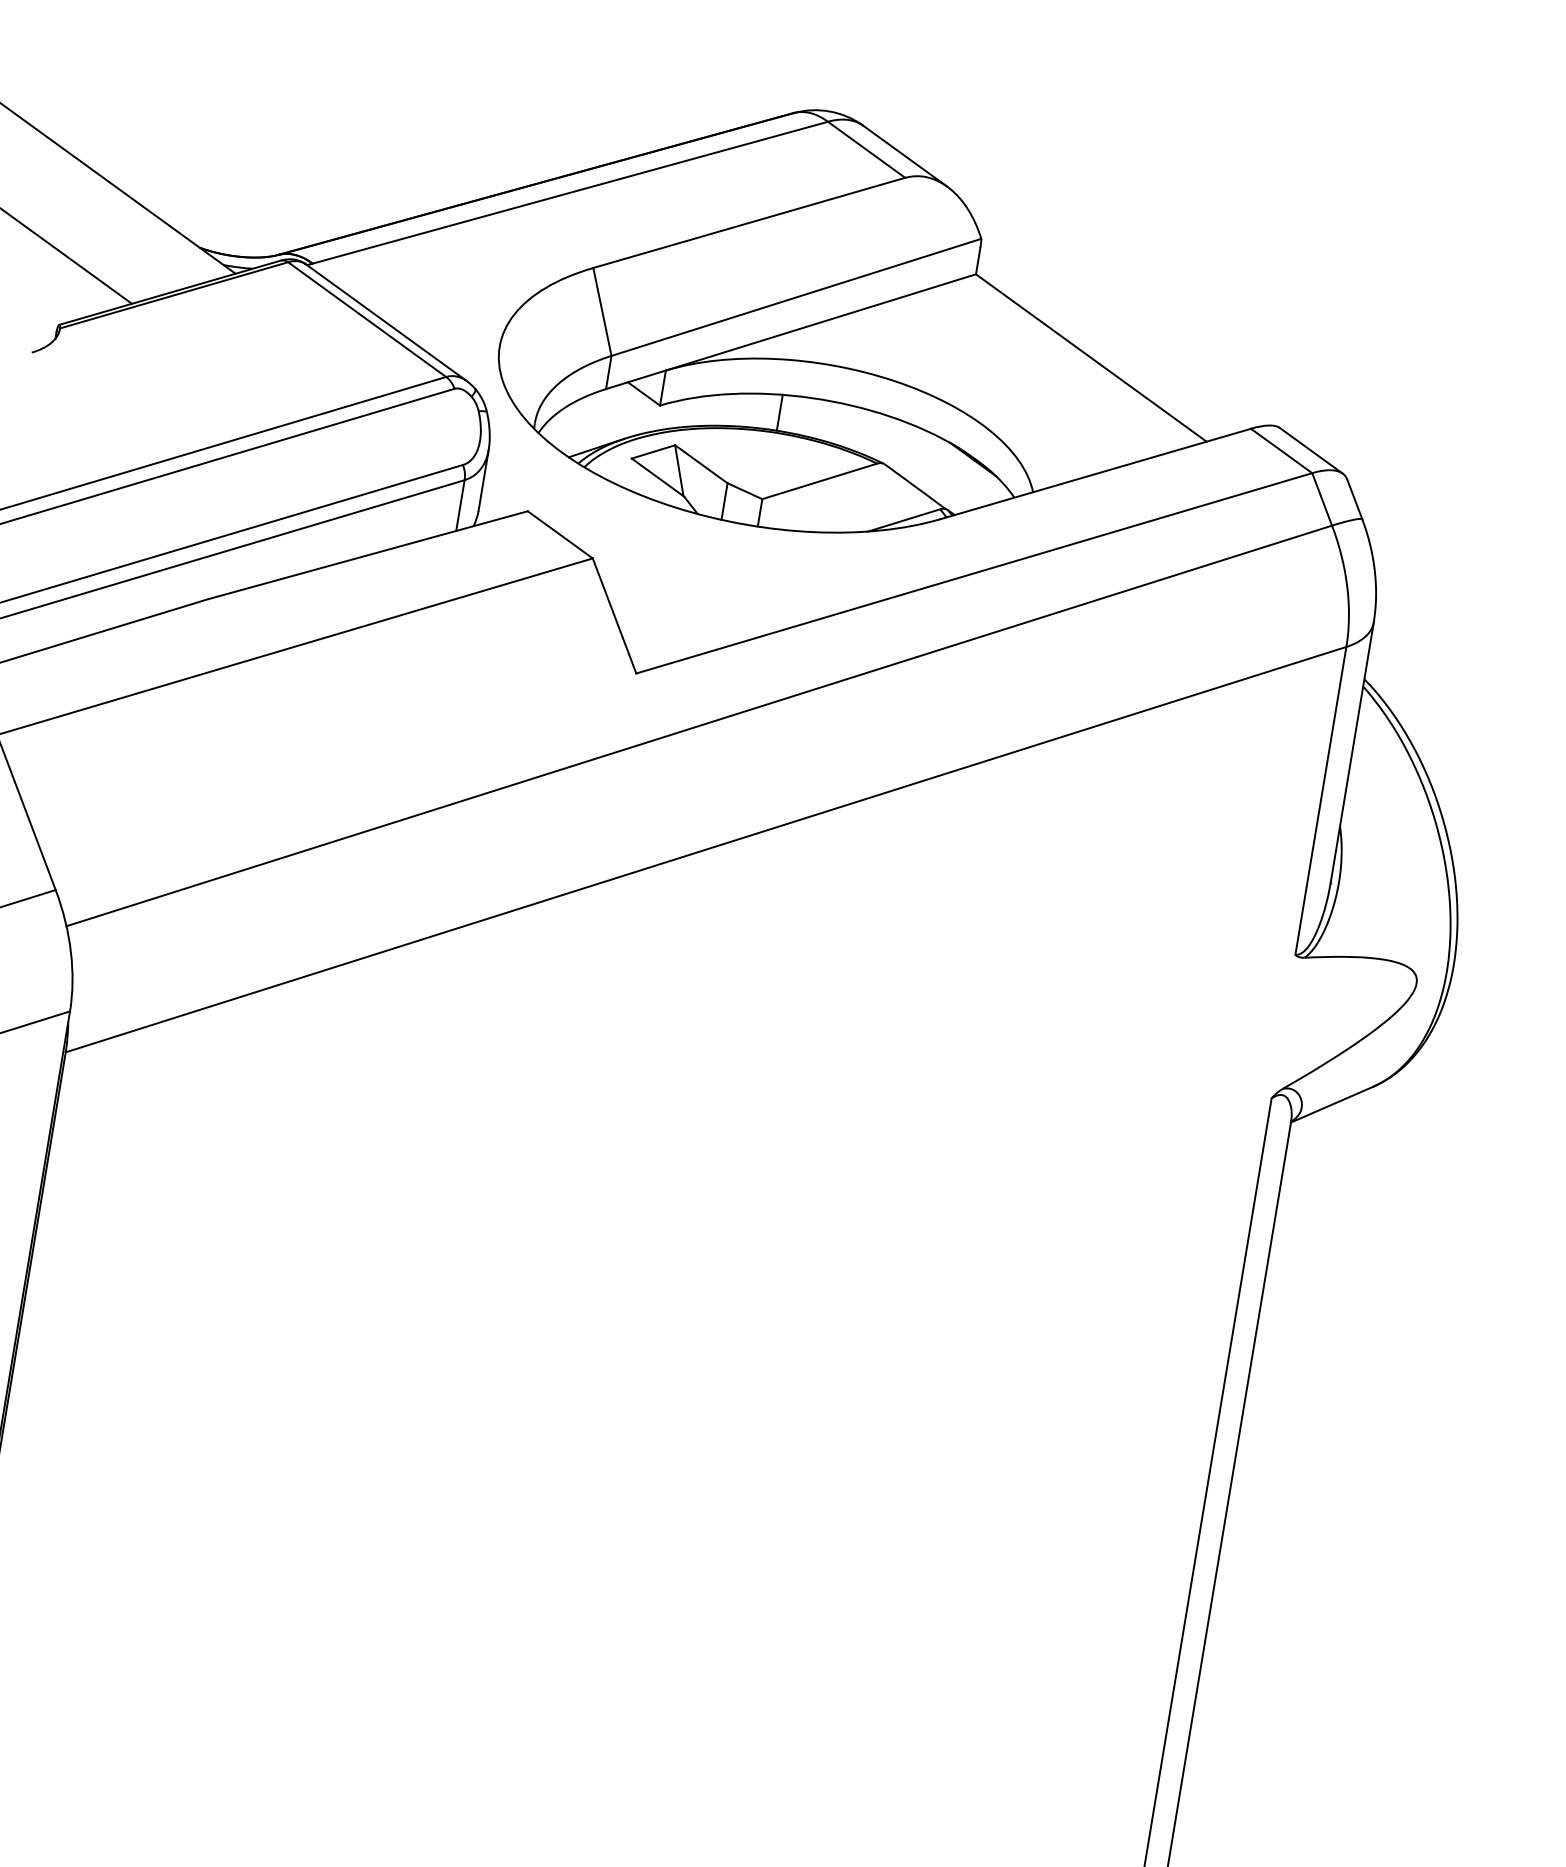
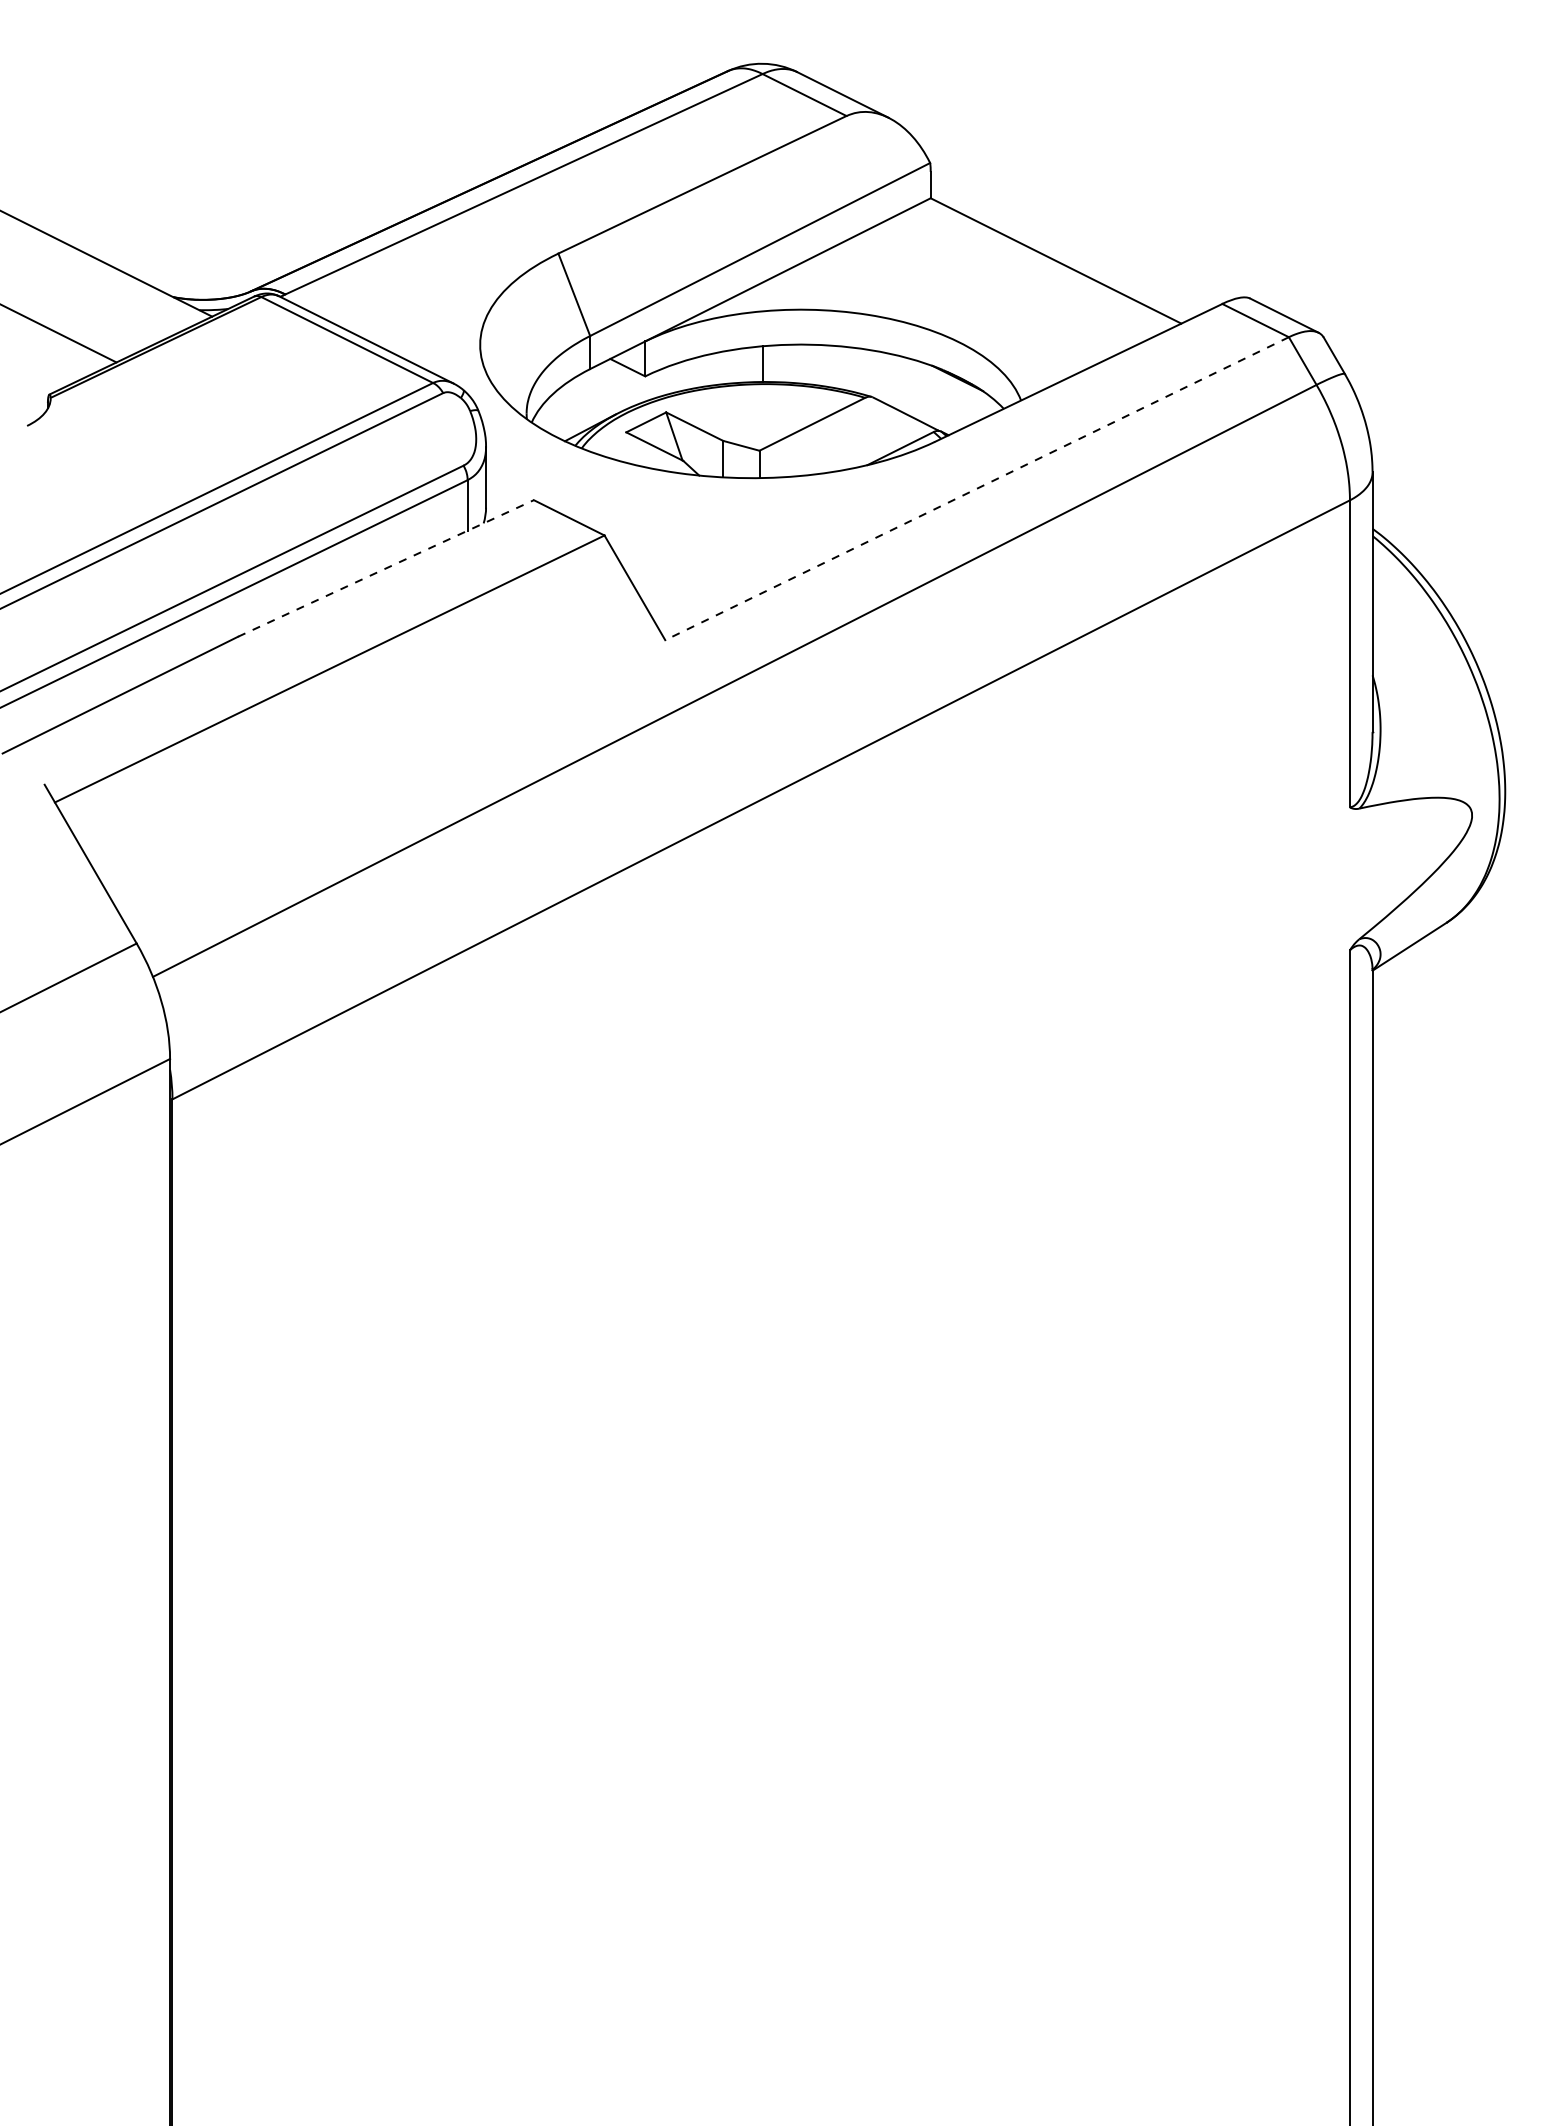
line: (367, 555) -> (385, 568), solid -> dashed
line: (974, 573) -> (977, 488), solid -> dashed

